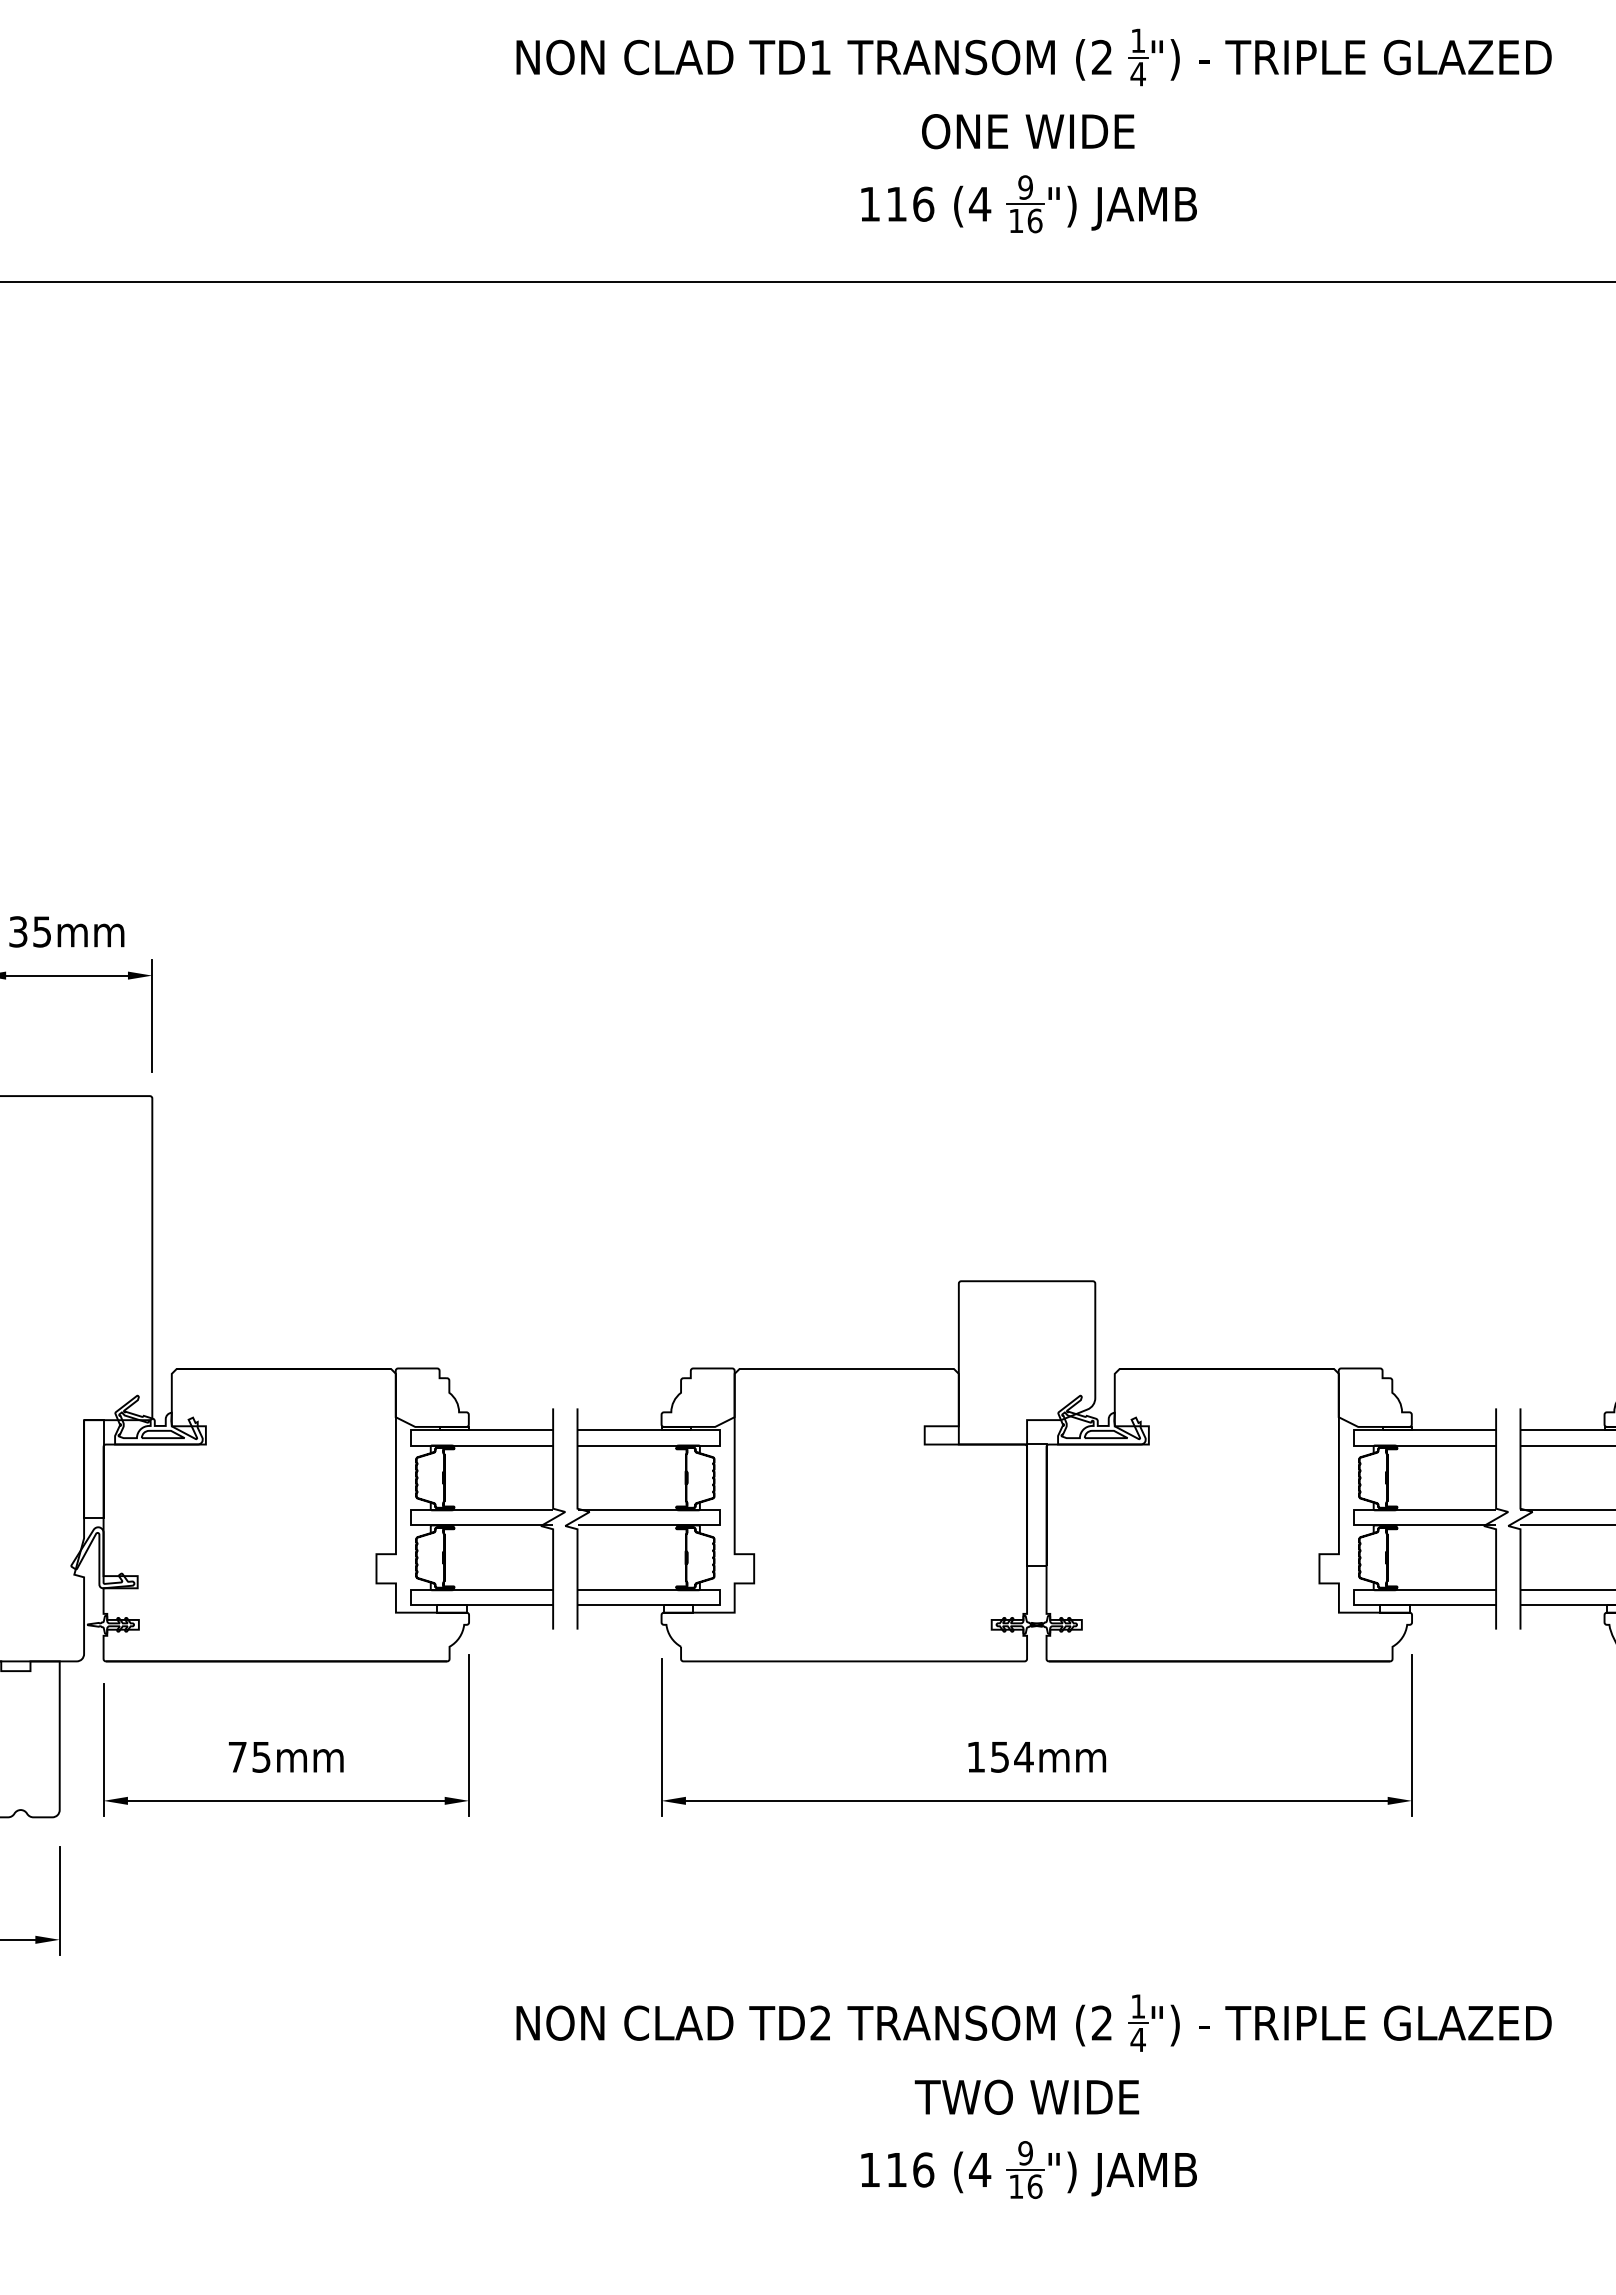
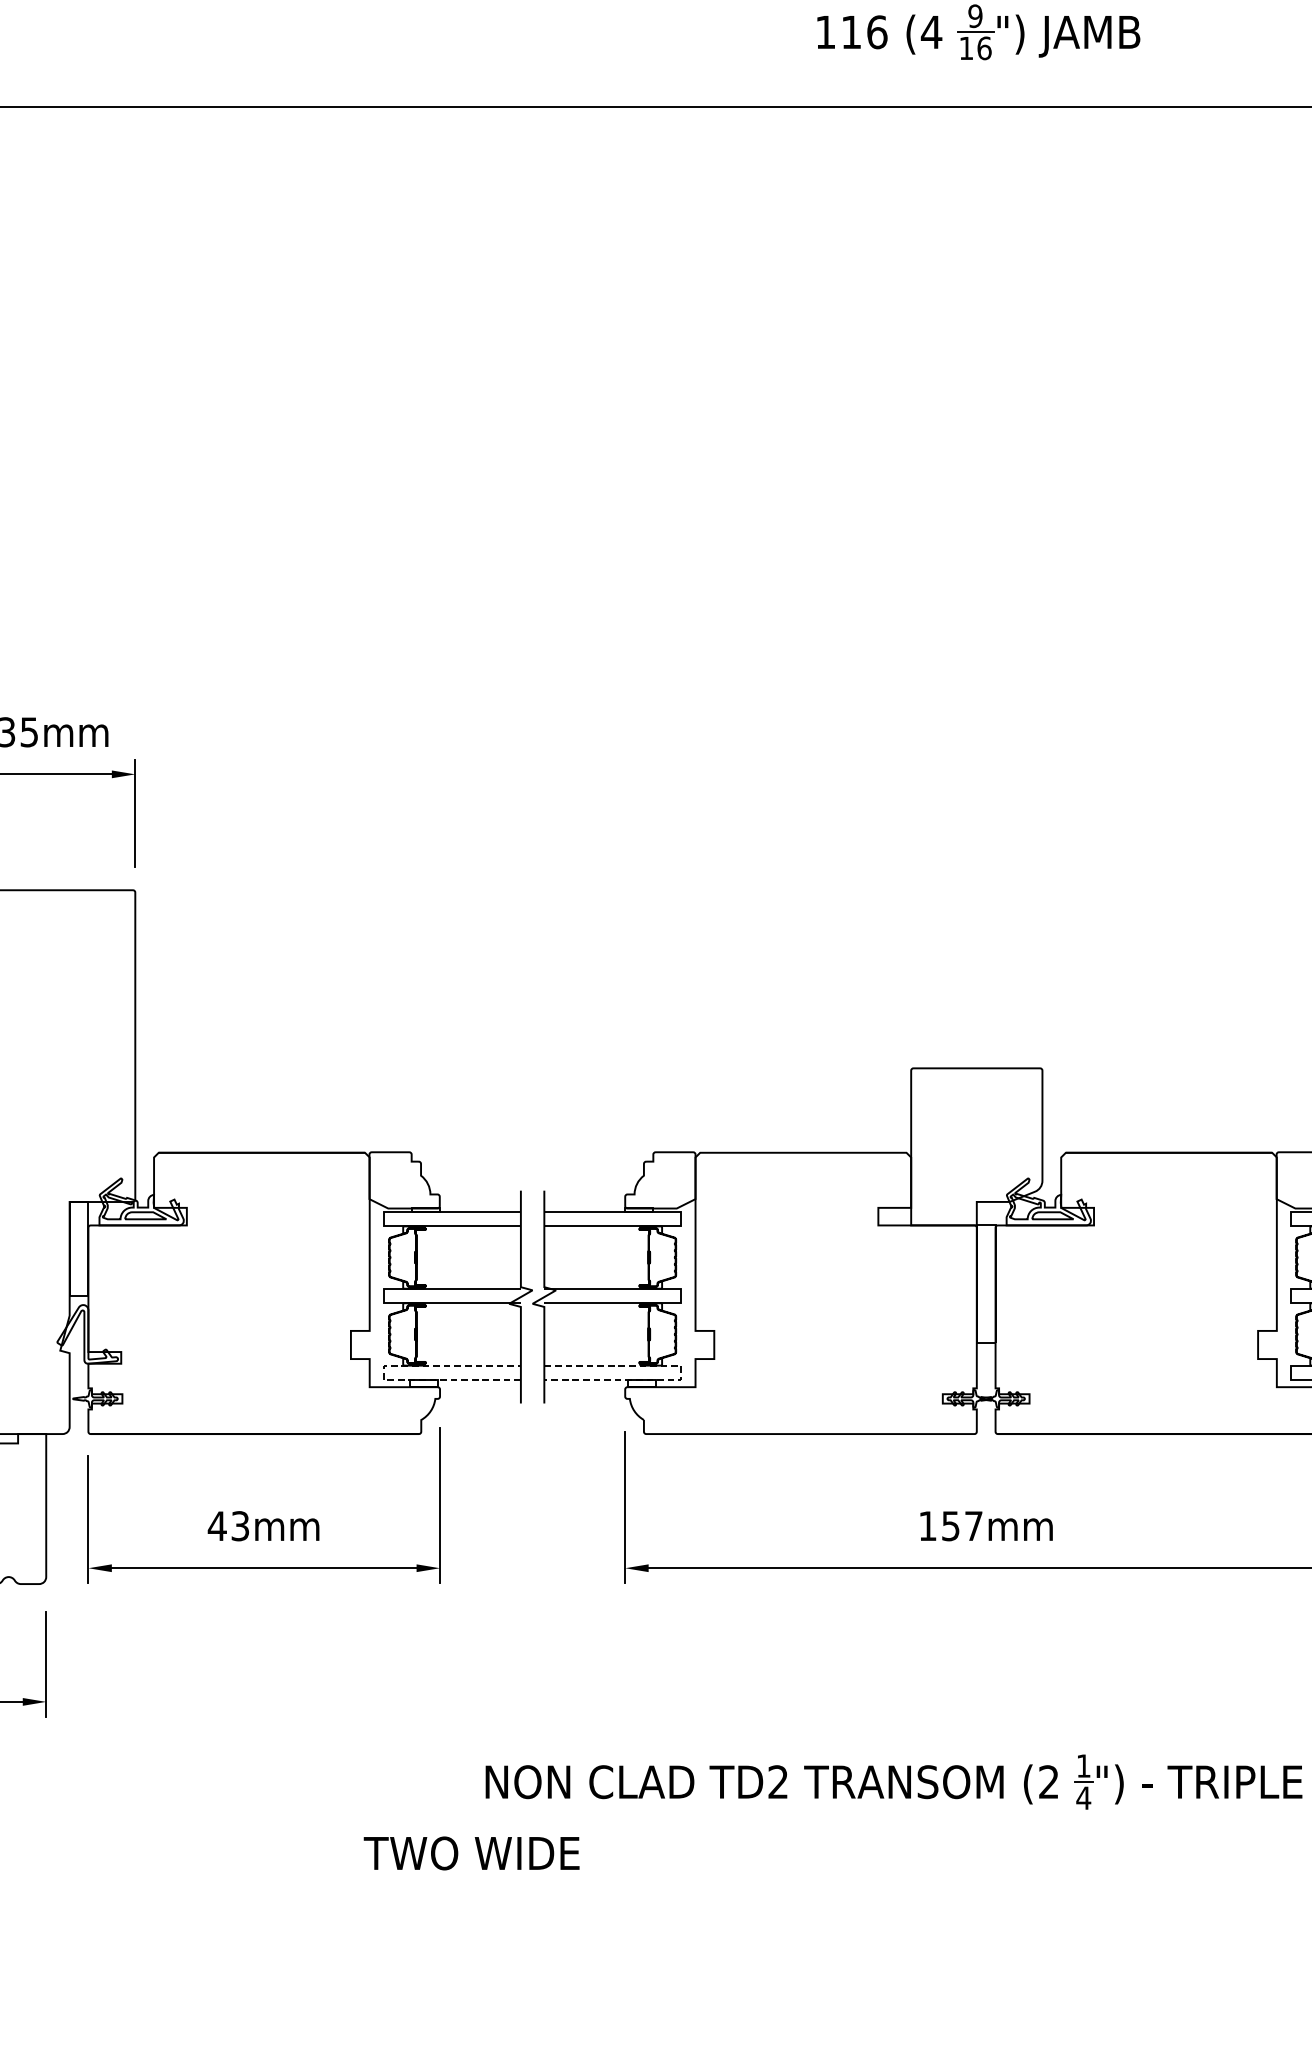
line: (410, 1597) -> (383, 1372), solid -> dashed
line: (720, 1597) -> (681, 1372), solid -> dashed
text: (248, 1756) -> (227, 1525), 75mm -> 43mm
text: (1023, 1757) -> (973, 1526), 154mm -> 157mm
text: (1026, 2096) -> (471, 1852), moved
part: (1028, 2169) -> (978, 1922), removed

